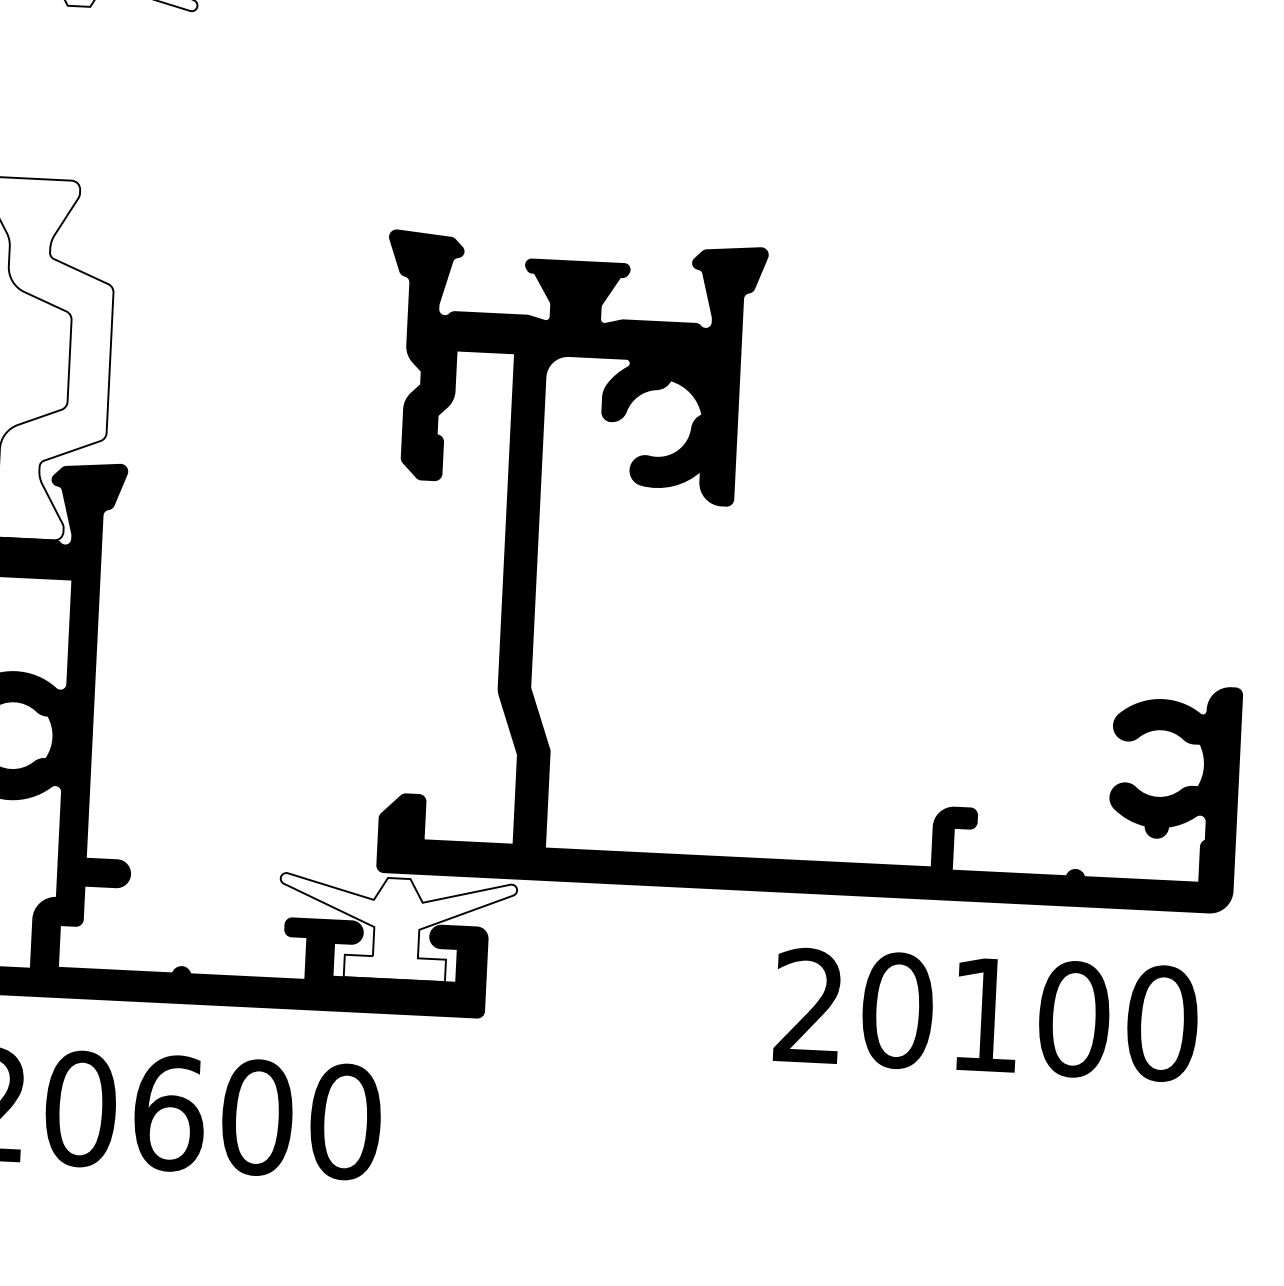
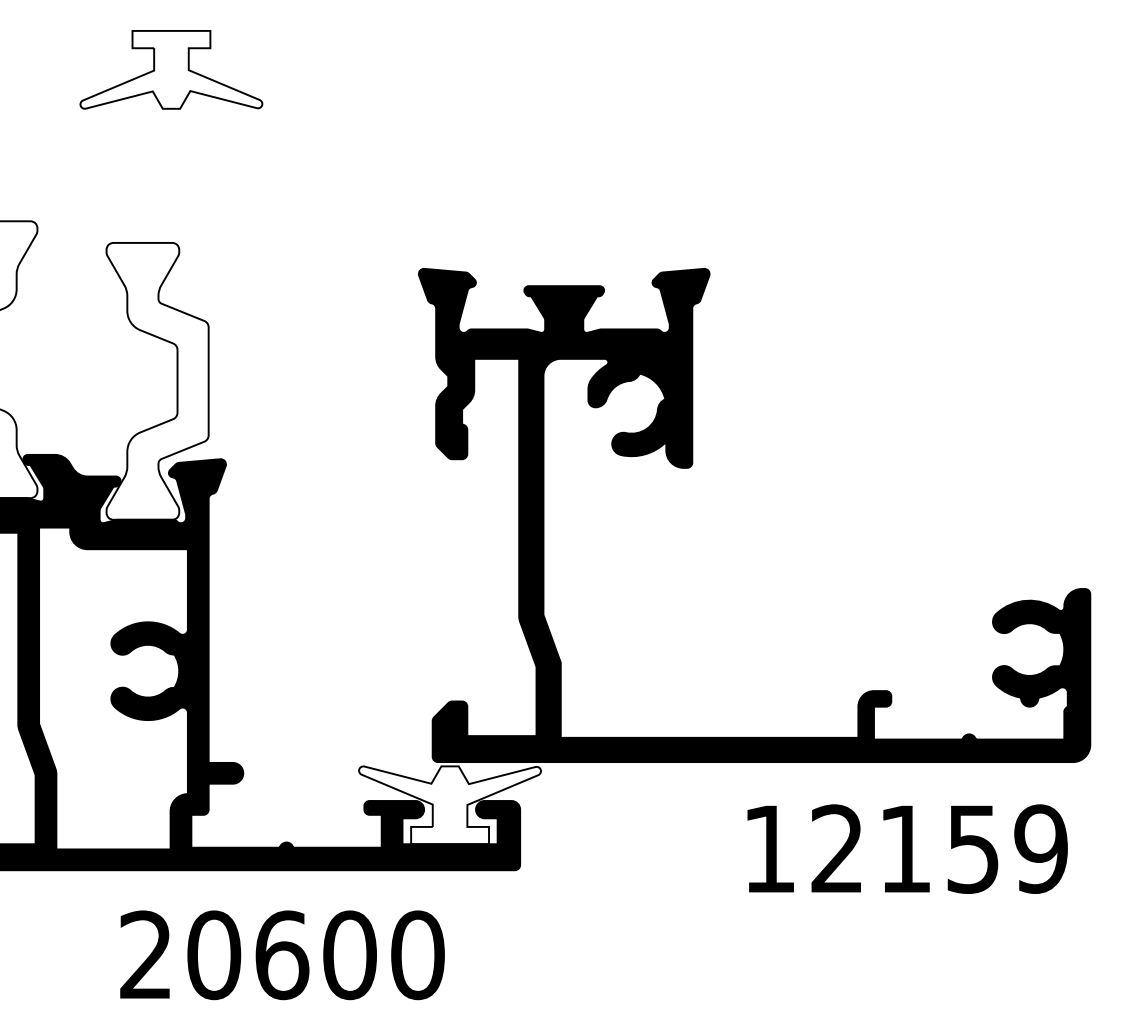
text: (985, 1014) -> (905, 848), 20100 -> 12159

